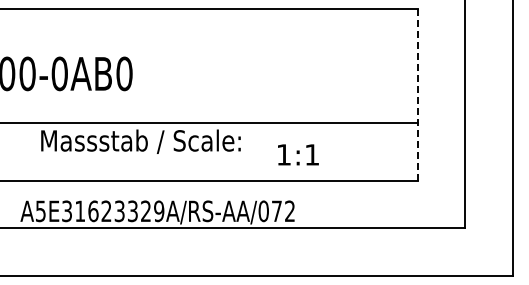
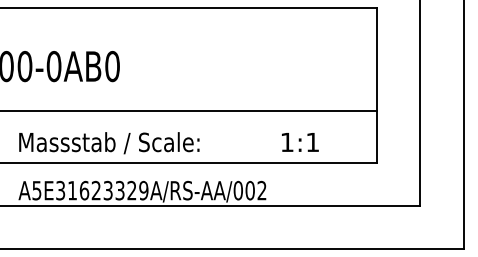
line: (417, 94) -> (377, 85), dashed -> solid
text: (140, 141) -> (108, 142), moved
text: (298, 154) -> (300, 142), moved
text: (276, 211) -> (249, 190), A5E31623329A/RS-AA/072 -> A5E31623329A/RS-AA/002

